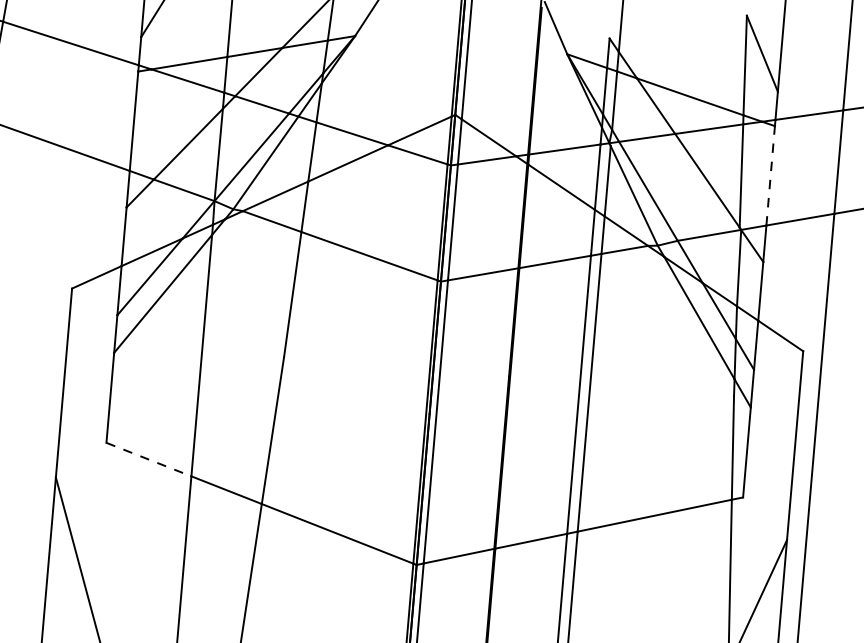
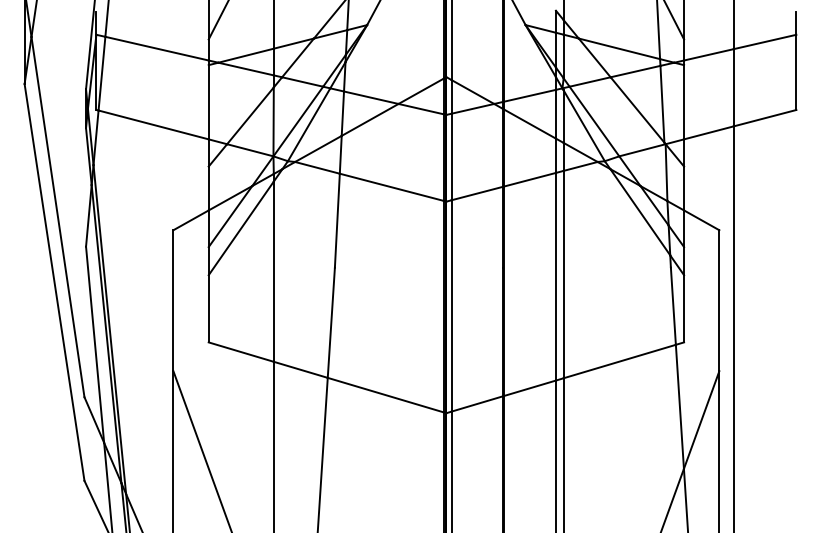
line: (771, 174) -> (684, 101), dashed -> solid
line: (149, 460) -> (241, 352), dashed -> solid

